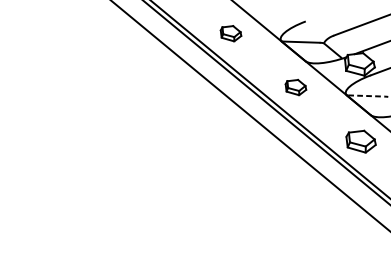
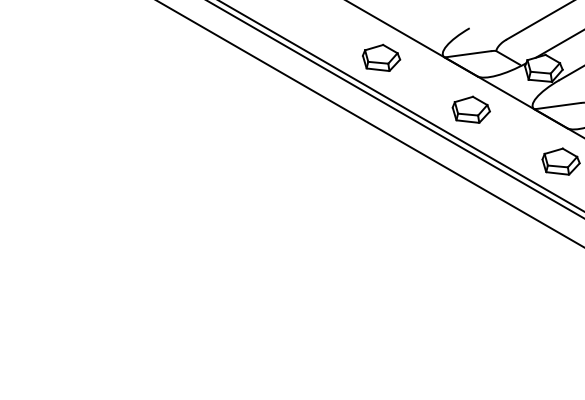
part: (230, 32) -> (381, 57), size x1.43
part: (295, 86) -> (470, 109), size x1.43
line: (366, 95) -> (558, 105), dashed -> solid

